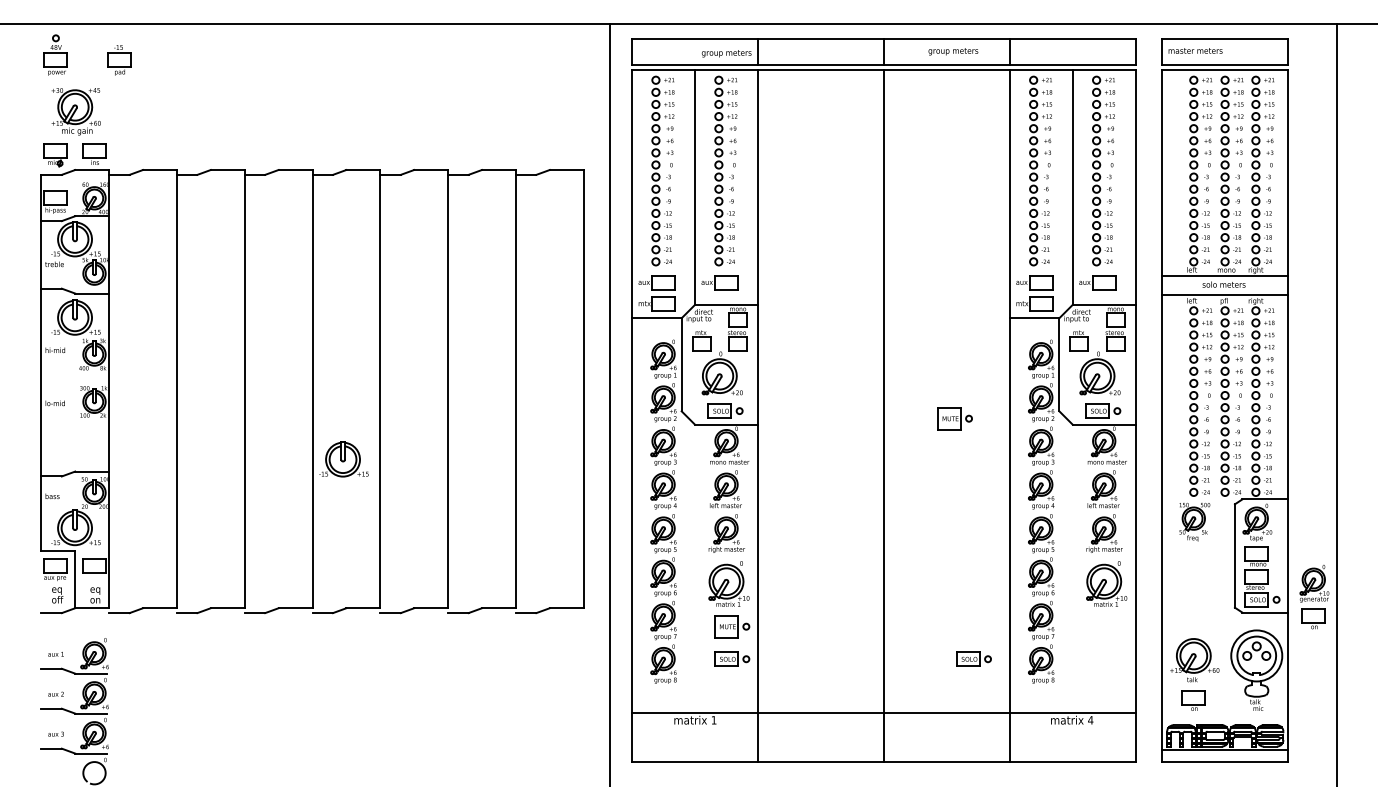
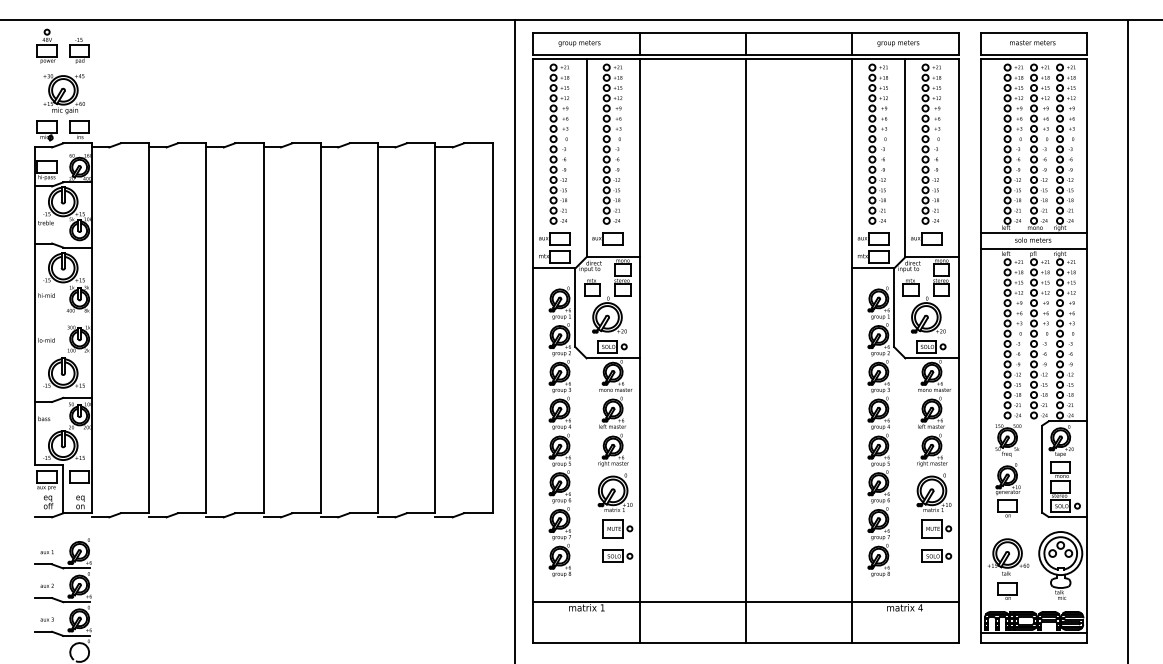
text: (1195, 50) -> (1032, 42), moved
text: (953, 51) -> (898, 43), moved
text: (726, 53) -> (579, 43), moved
part: (119, 60) -> (79, 50), moved
part: (954, 418) -> (936, 528), moved
part: (343, 459) -> (63, 373), moved
part: (1314, 597) -> (1008, 490), moved
part: (973, 658) -> (936, 555), moved

